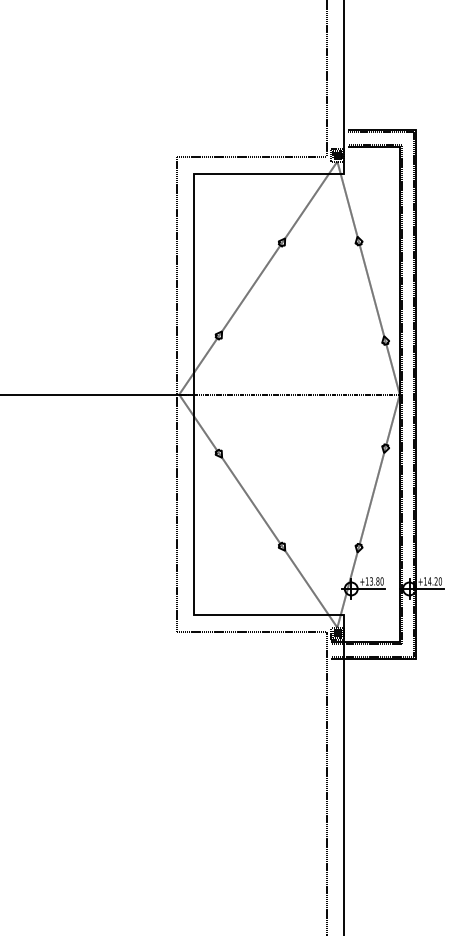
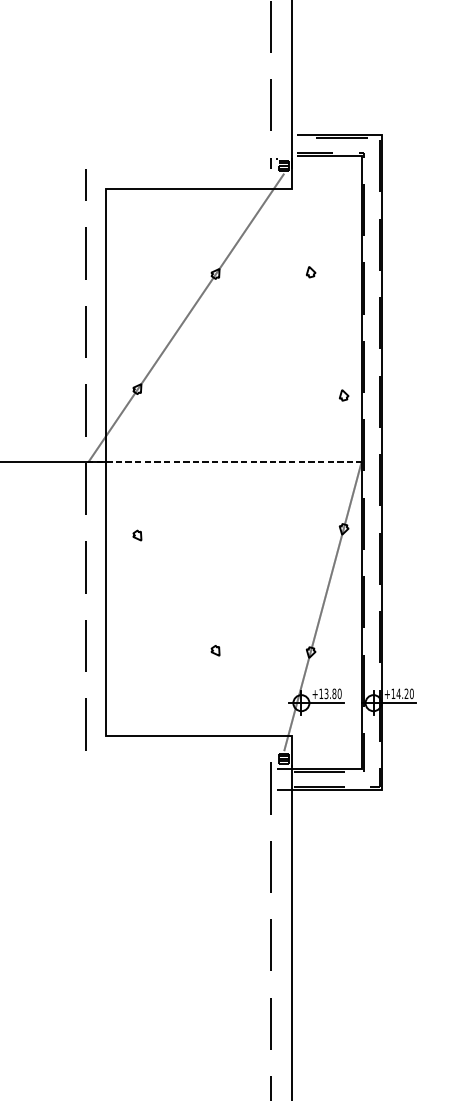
line: (251, 157) -> (177, 168), removed
line: (368, 277) -> (322, 317), removed
line: (258, 510) -> (186, 605), removed
line: (251, 631) -> (177, 755), removed

